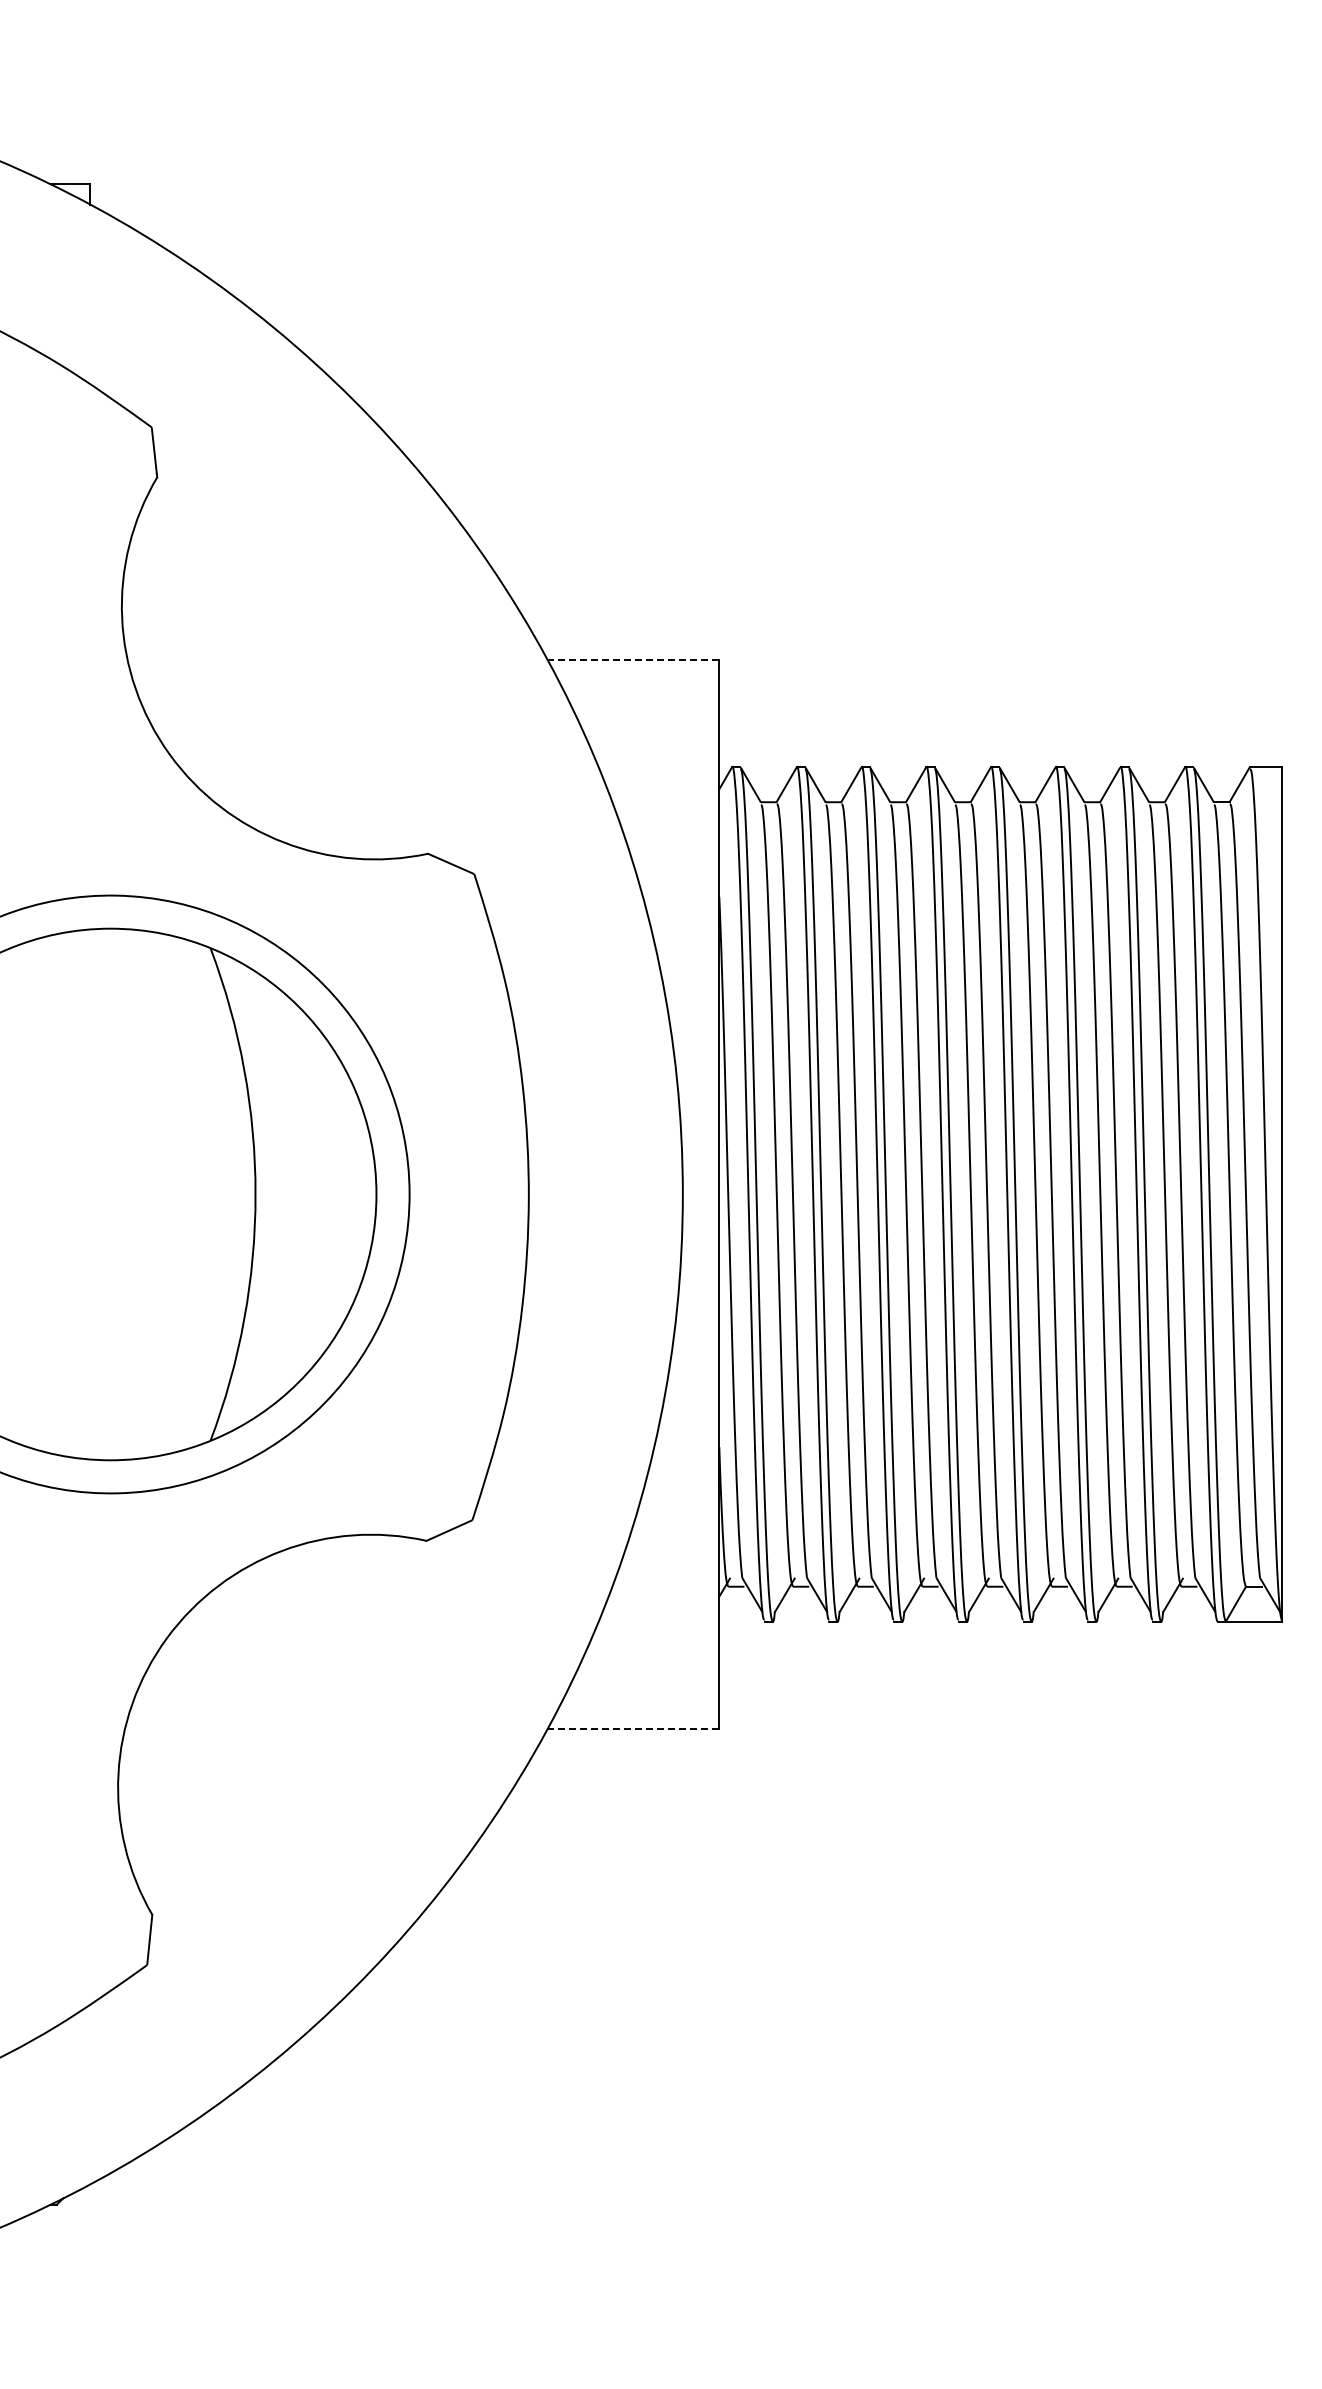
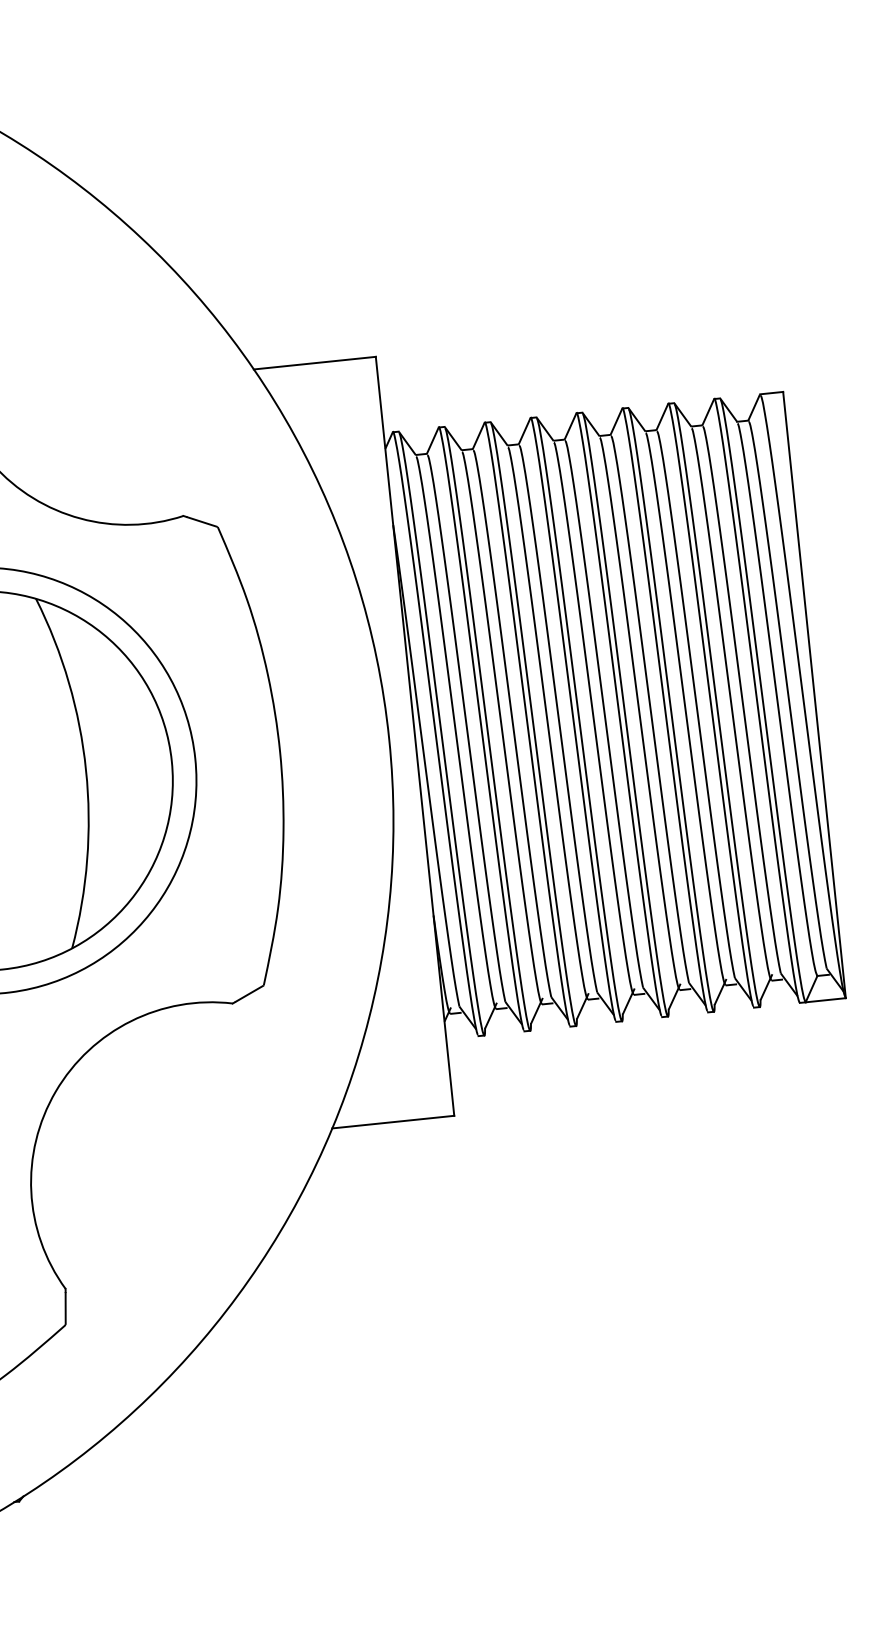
line: (632, 659) -> (314, 363), dashed -> solid
line: (633, 1729) -> (393, 1122), dashed -> solid

